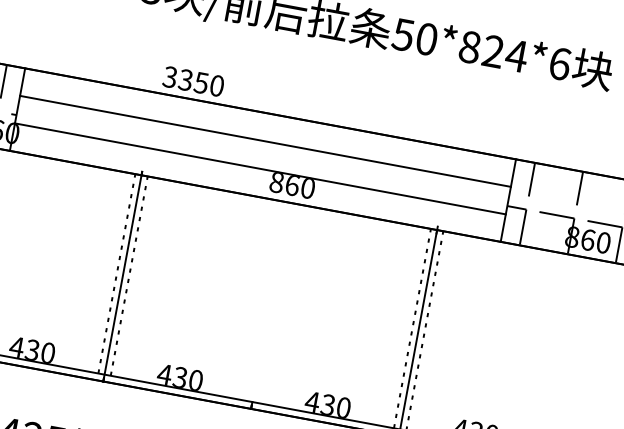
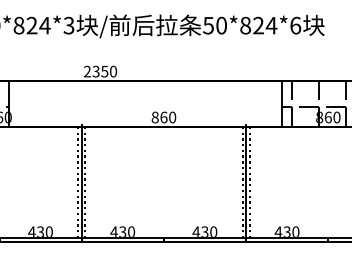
text: (170, 76) -> (87, 71), 3350 -> 2350
line: (264, 140) -> (144, 96), removed
line: (259, 167) -> (144, 111), removed

